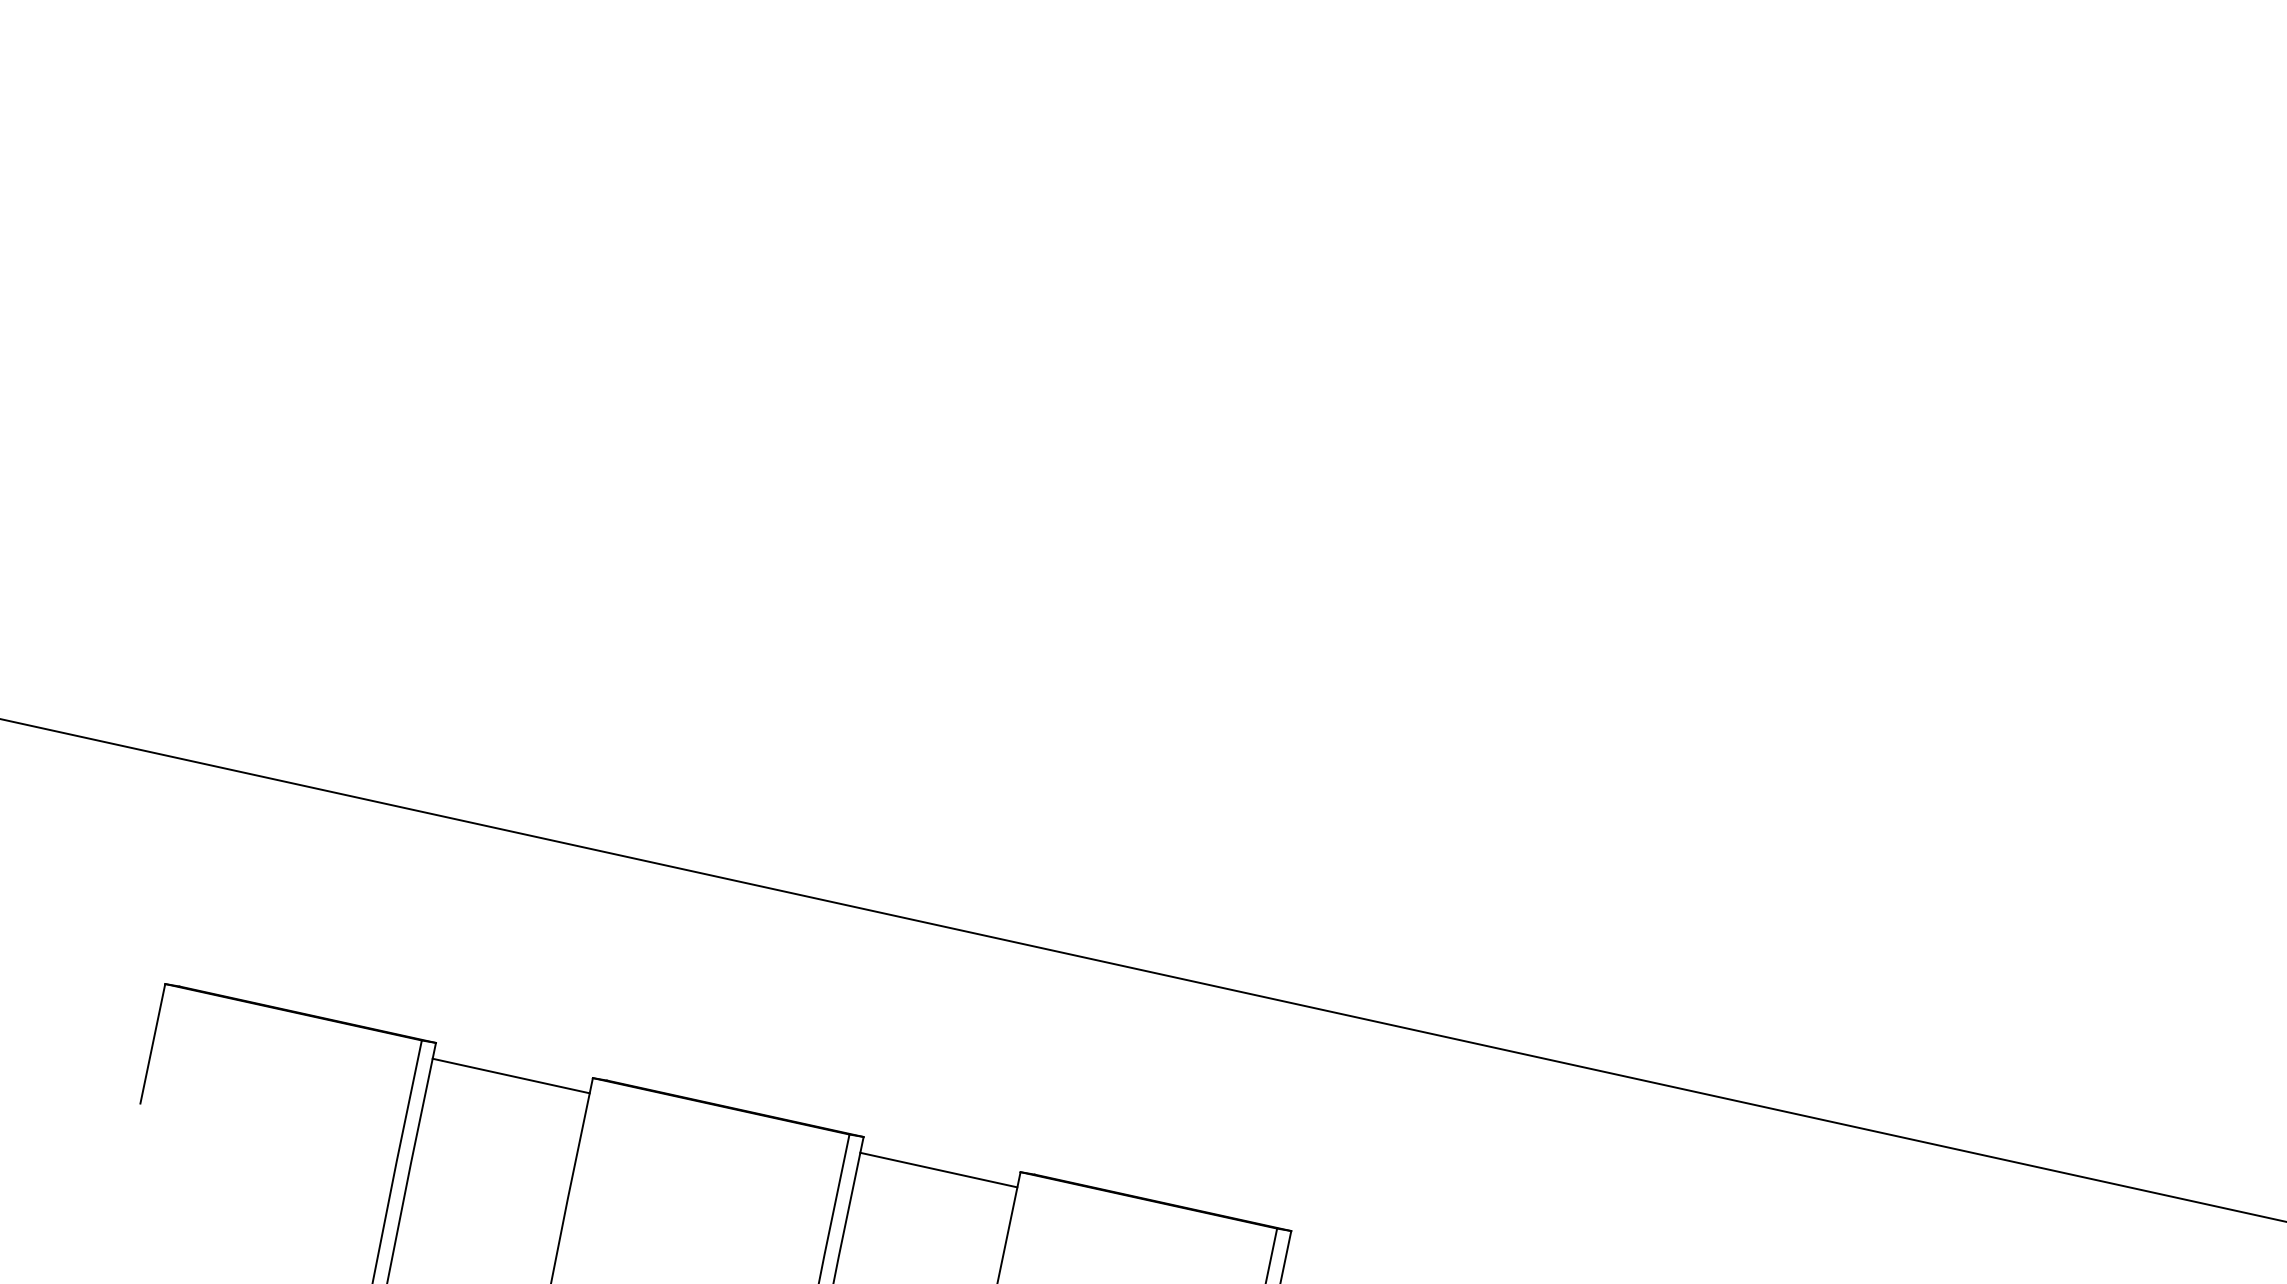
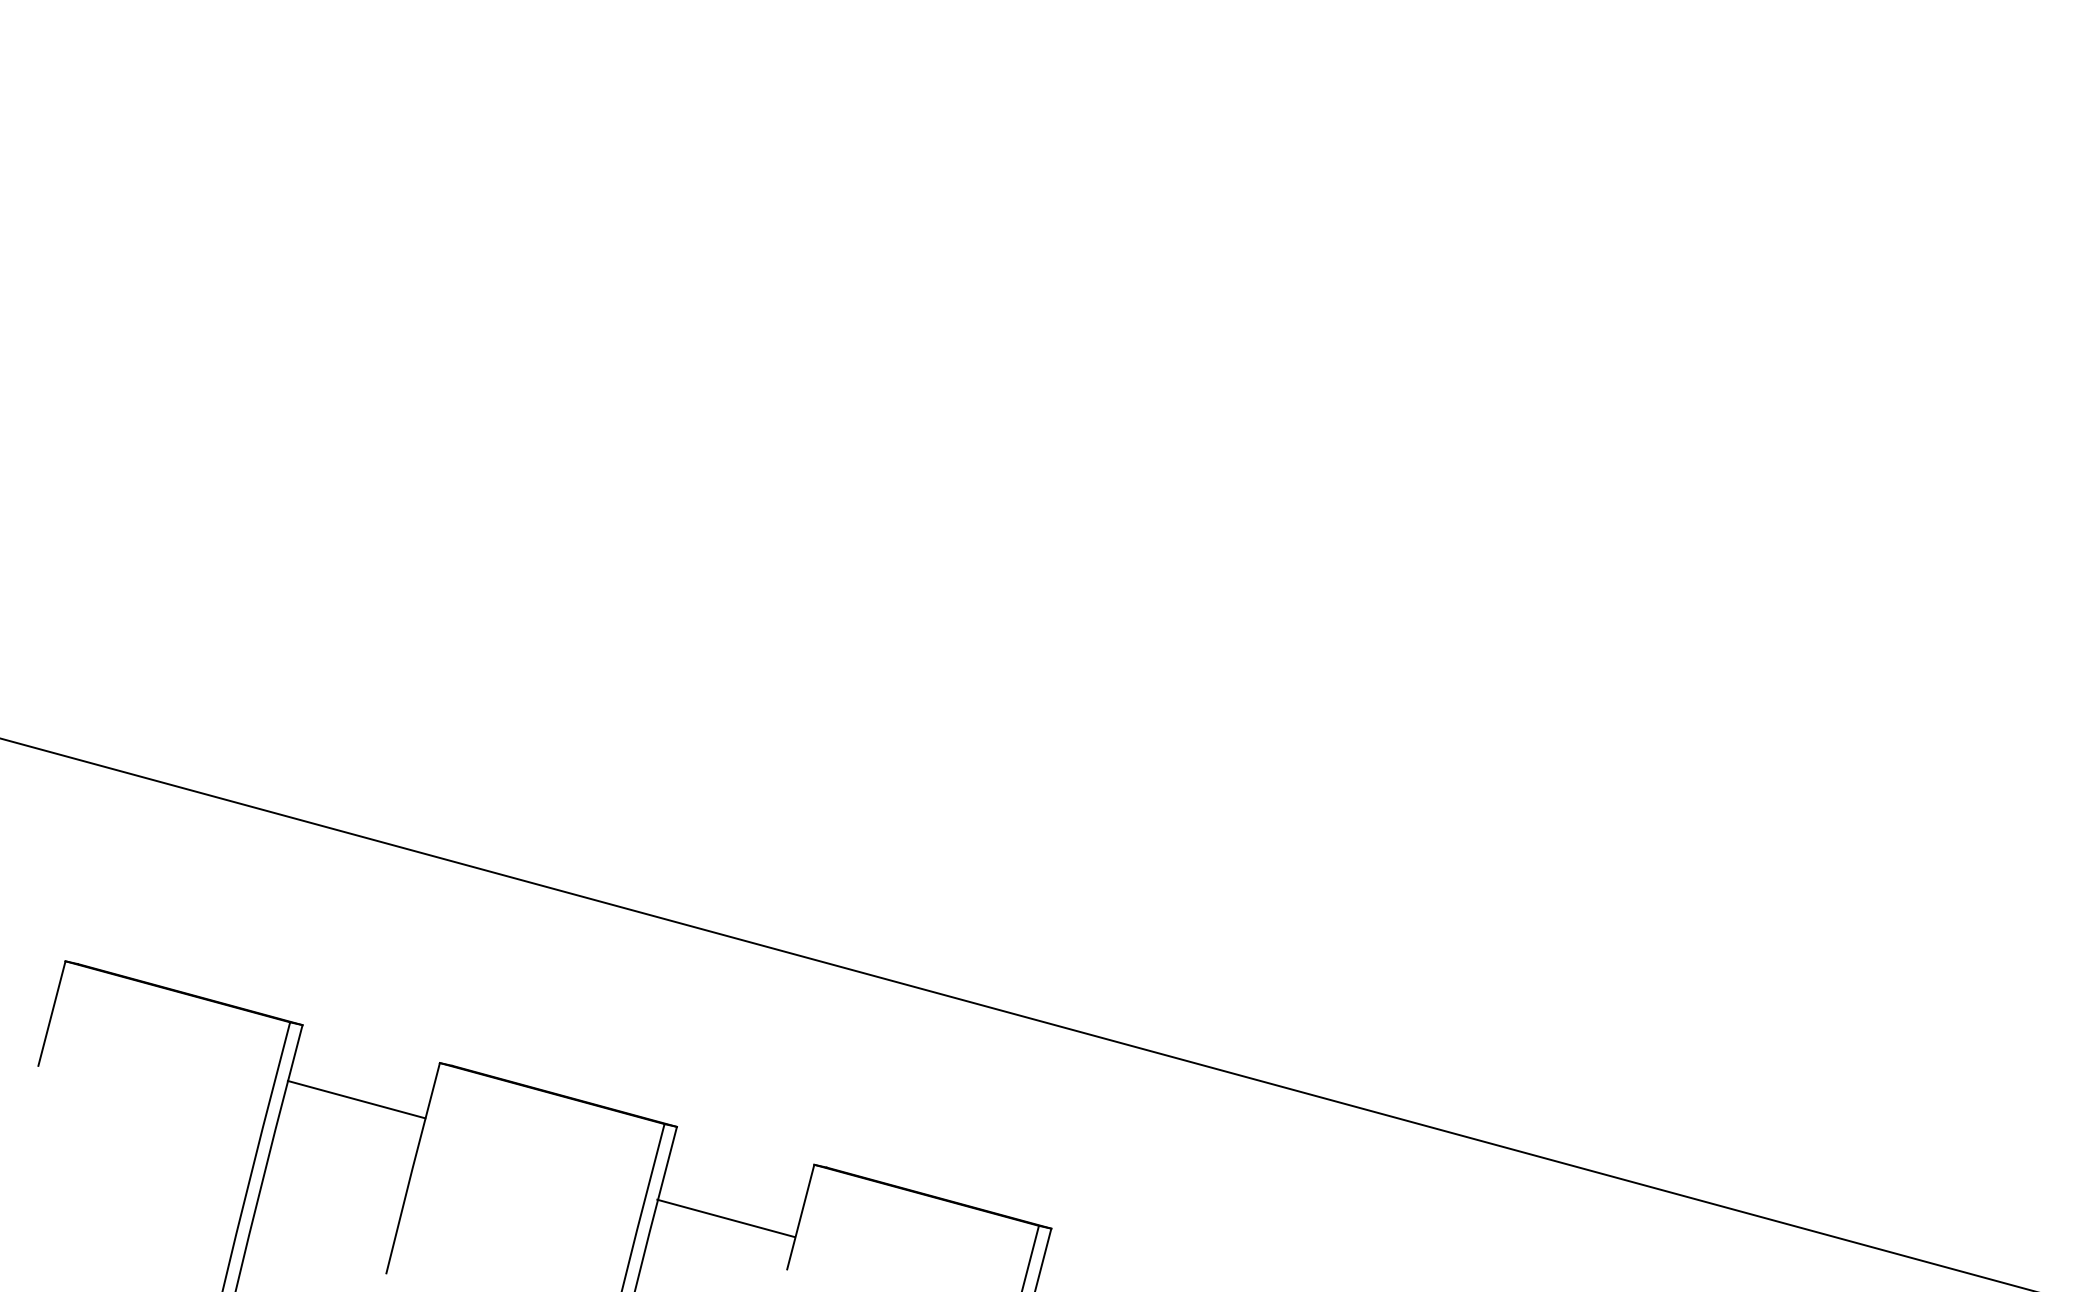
line: (510, 1075) -> (356, 1099), moved
line: (938, 1170) -> (725, 1218), moved

